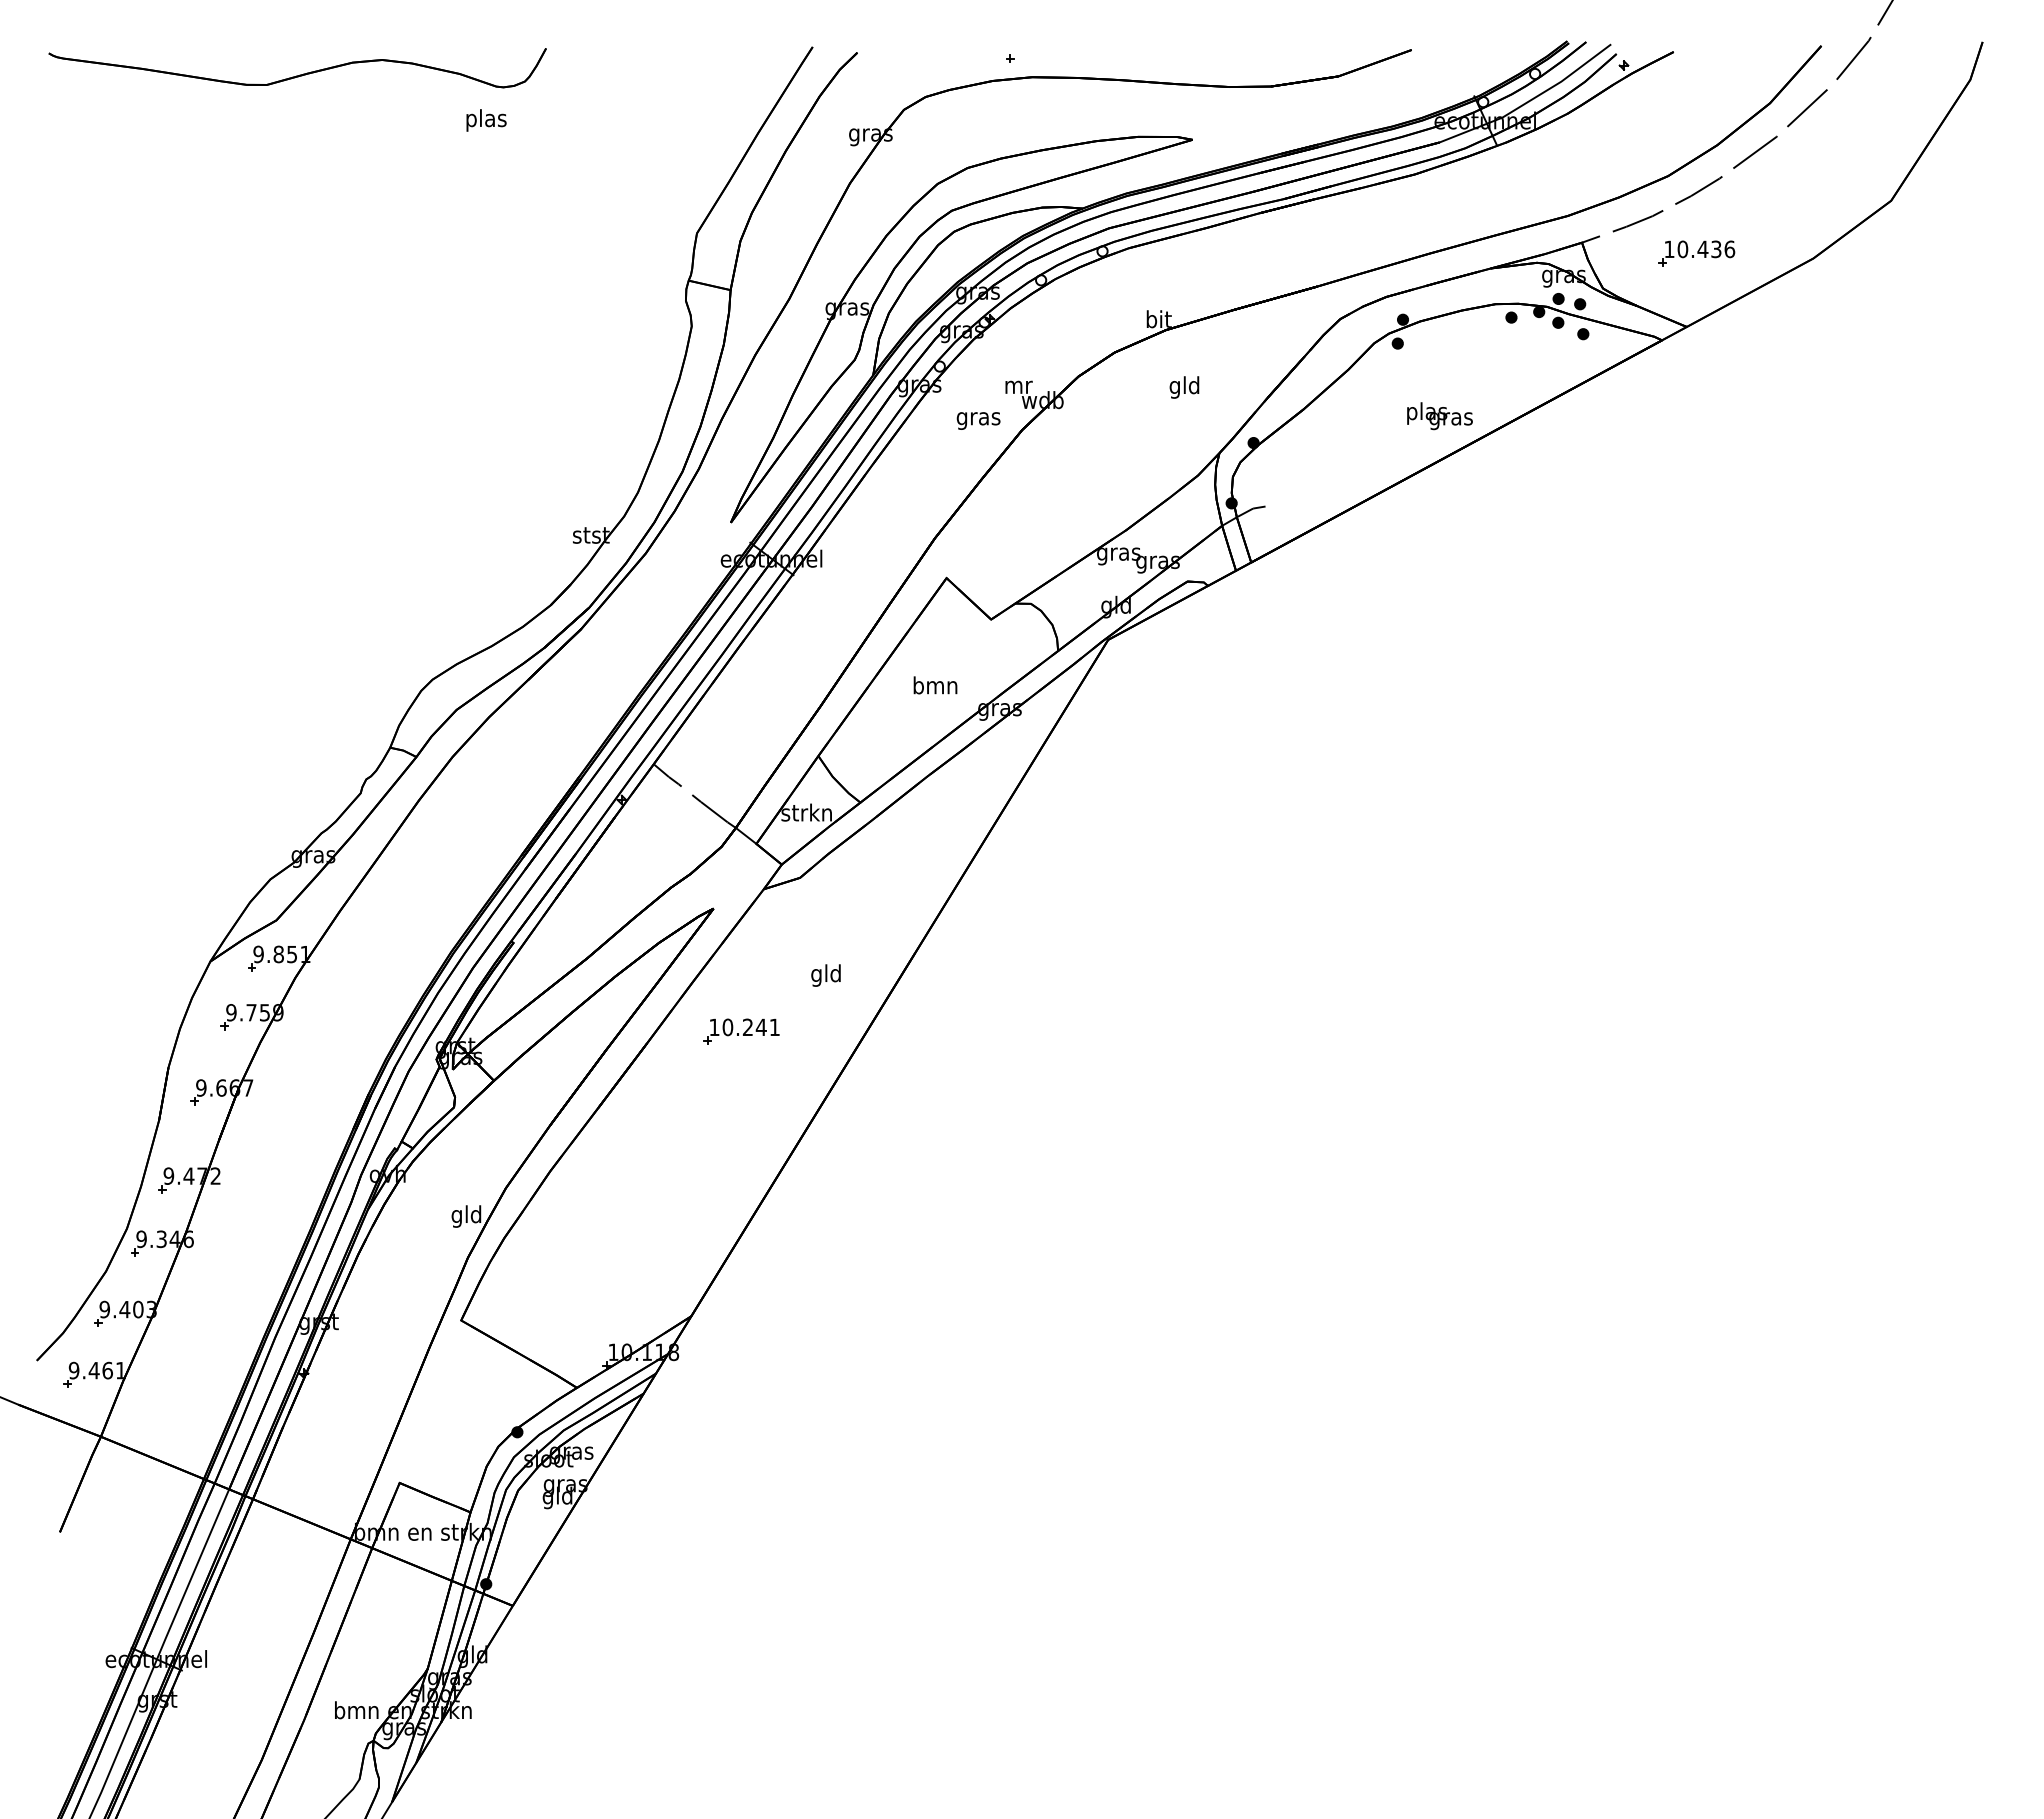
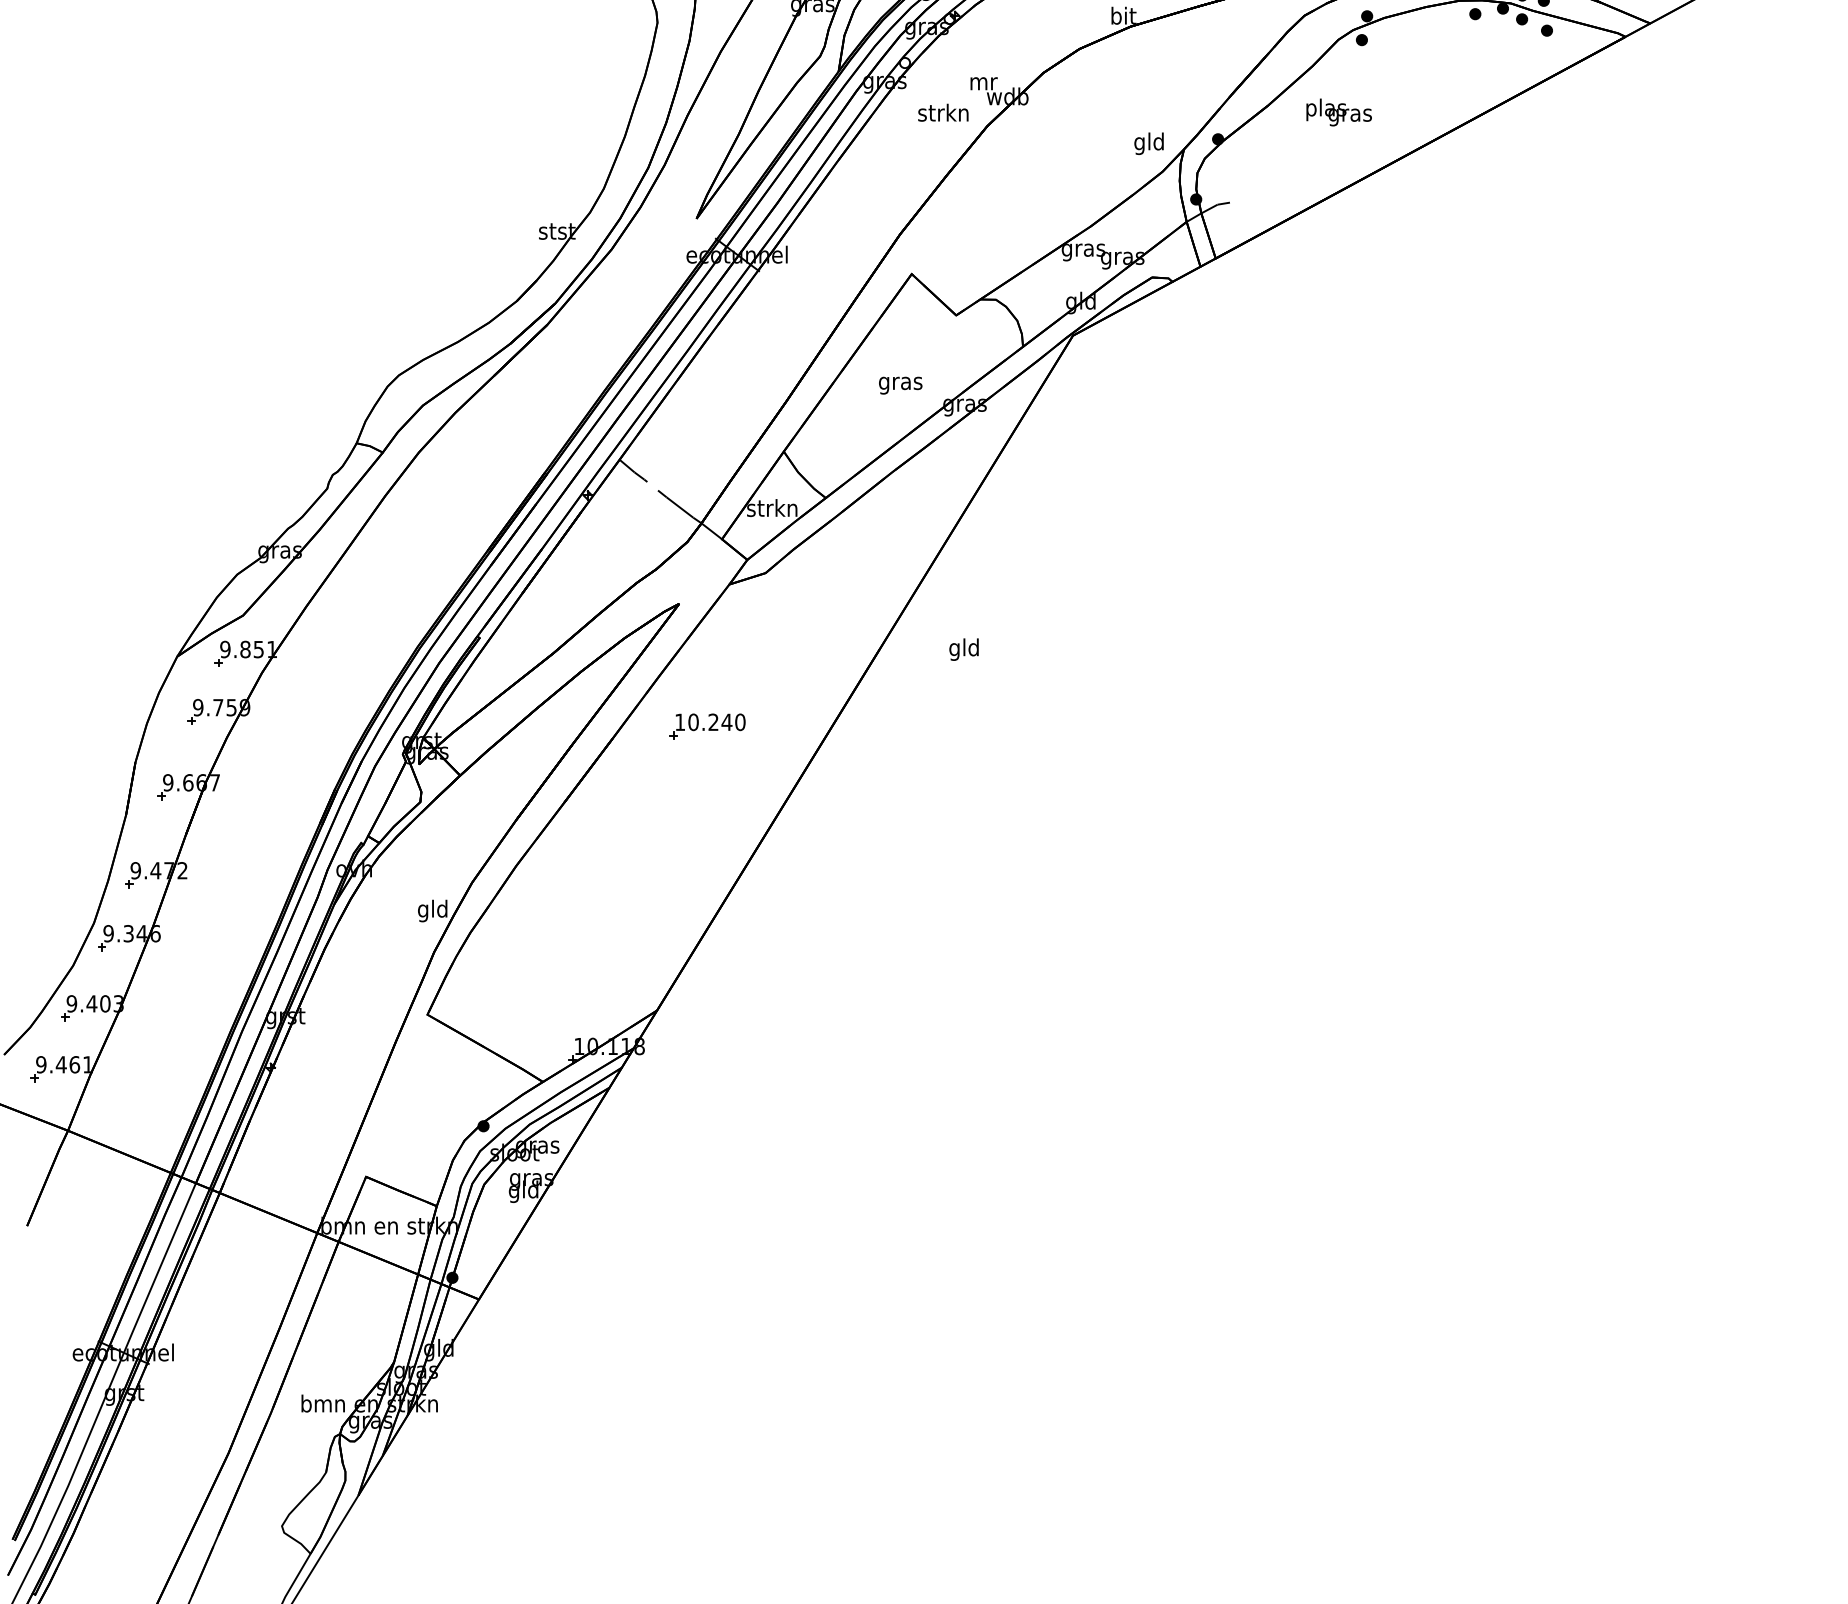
text: (1184, 387) -> (1149, 143), moved
text: (1439, 416) -> (1338, 112), moved
text: (978, 418) -> (943, 114), gras -> strkn
text: (935, 687) -> (900, 383), bmn -> gras
text: (825, 975) -> (963, 649), moved
text: (774, 1027) -> (740, 722), 10.241 -> 10.240

